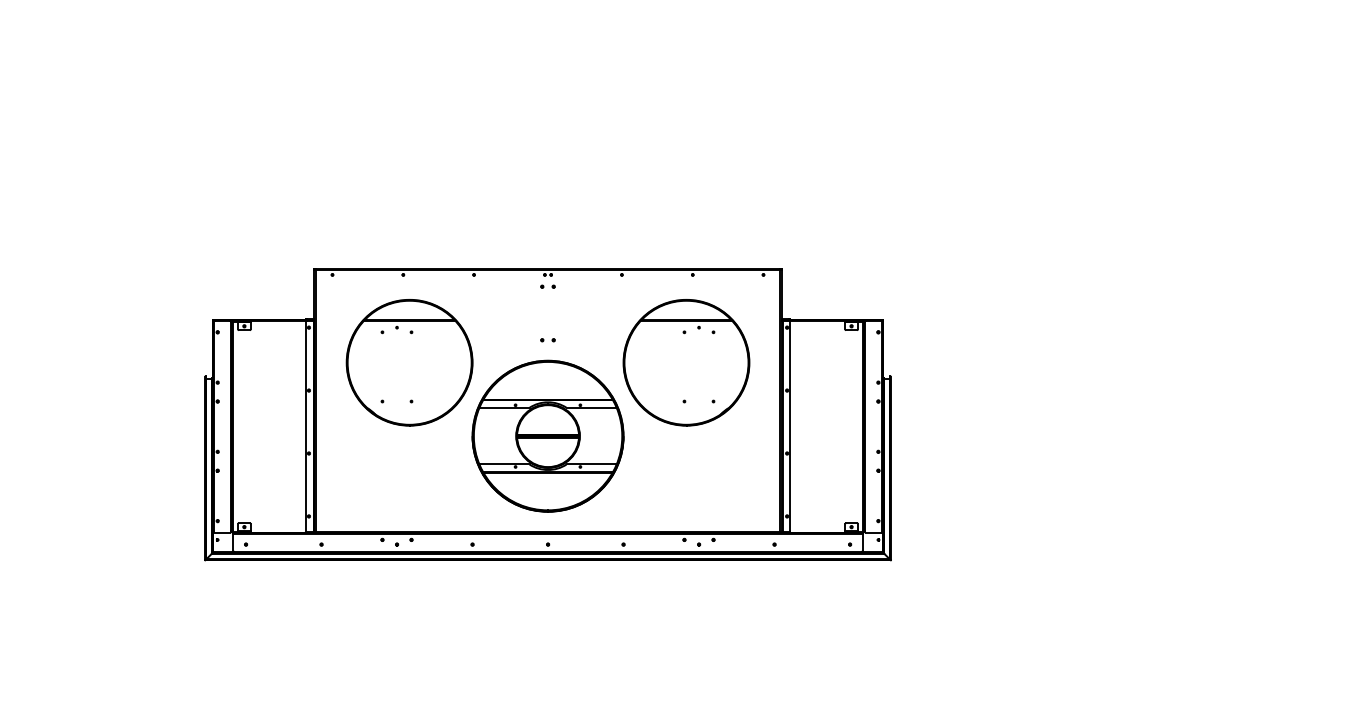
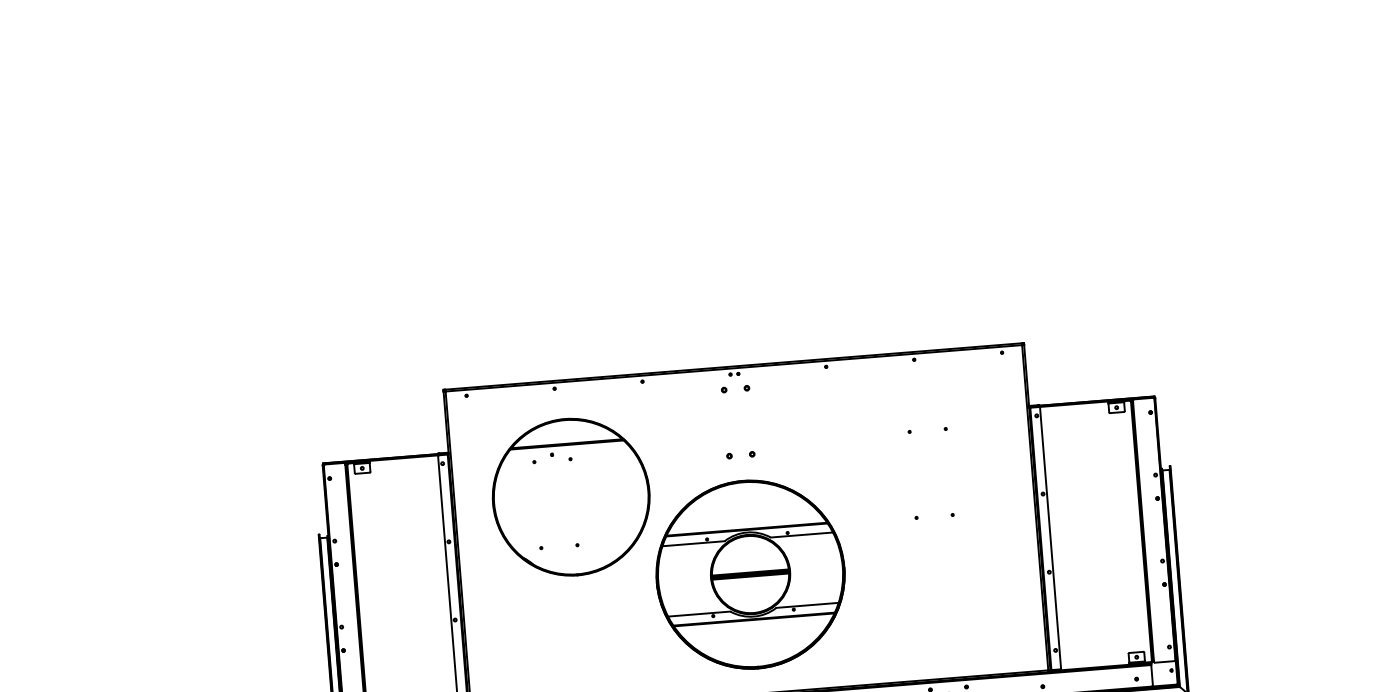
part: (547, 286) -> (734, 388), size x1.6
part: (547, 340) -> (740, 455), size x1.6
part: (686, 362) -> (915, 469), removed

